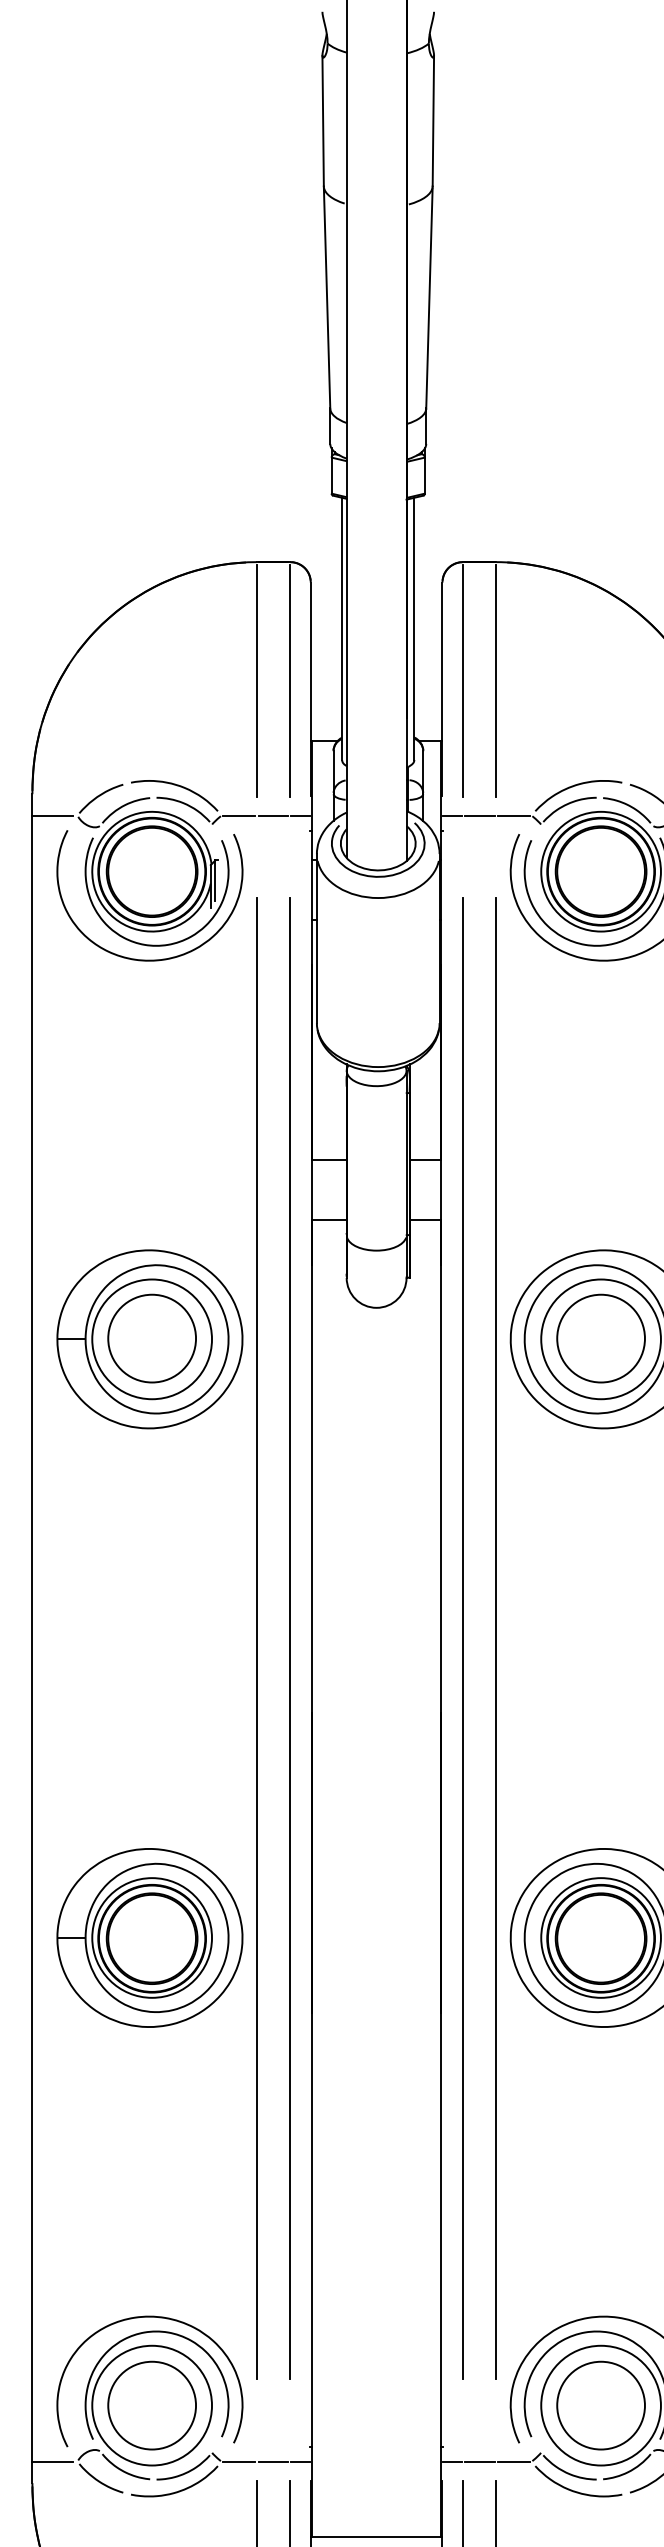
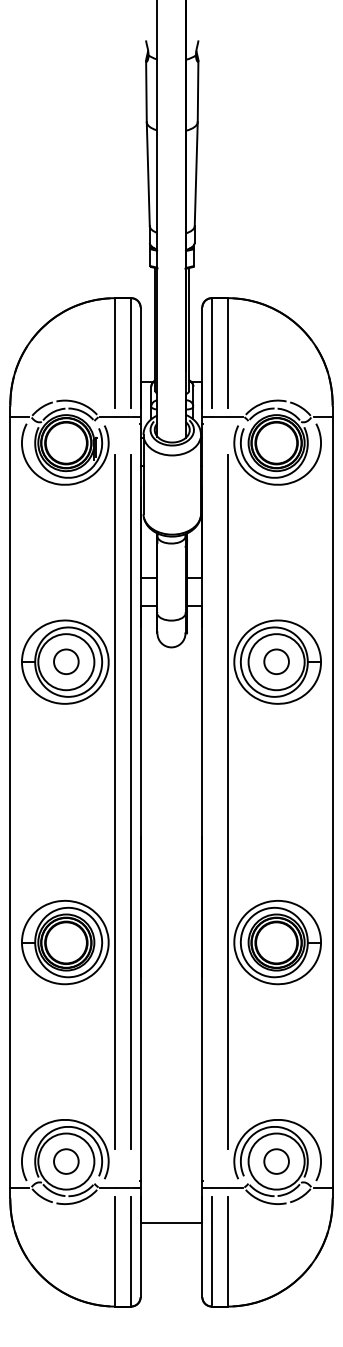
circle: (150, 1337) -> (65, 661), size x0.6
circle: (600, 1337) -> (276, 661), size x0.6
line: (464, 1638) -> (212, 802), removed
circle: (150, 2405) -> (65, 1161), size x0.6
circle: (600, 2405) -> (276, 1161), size x0.6

